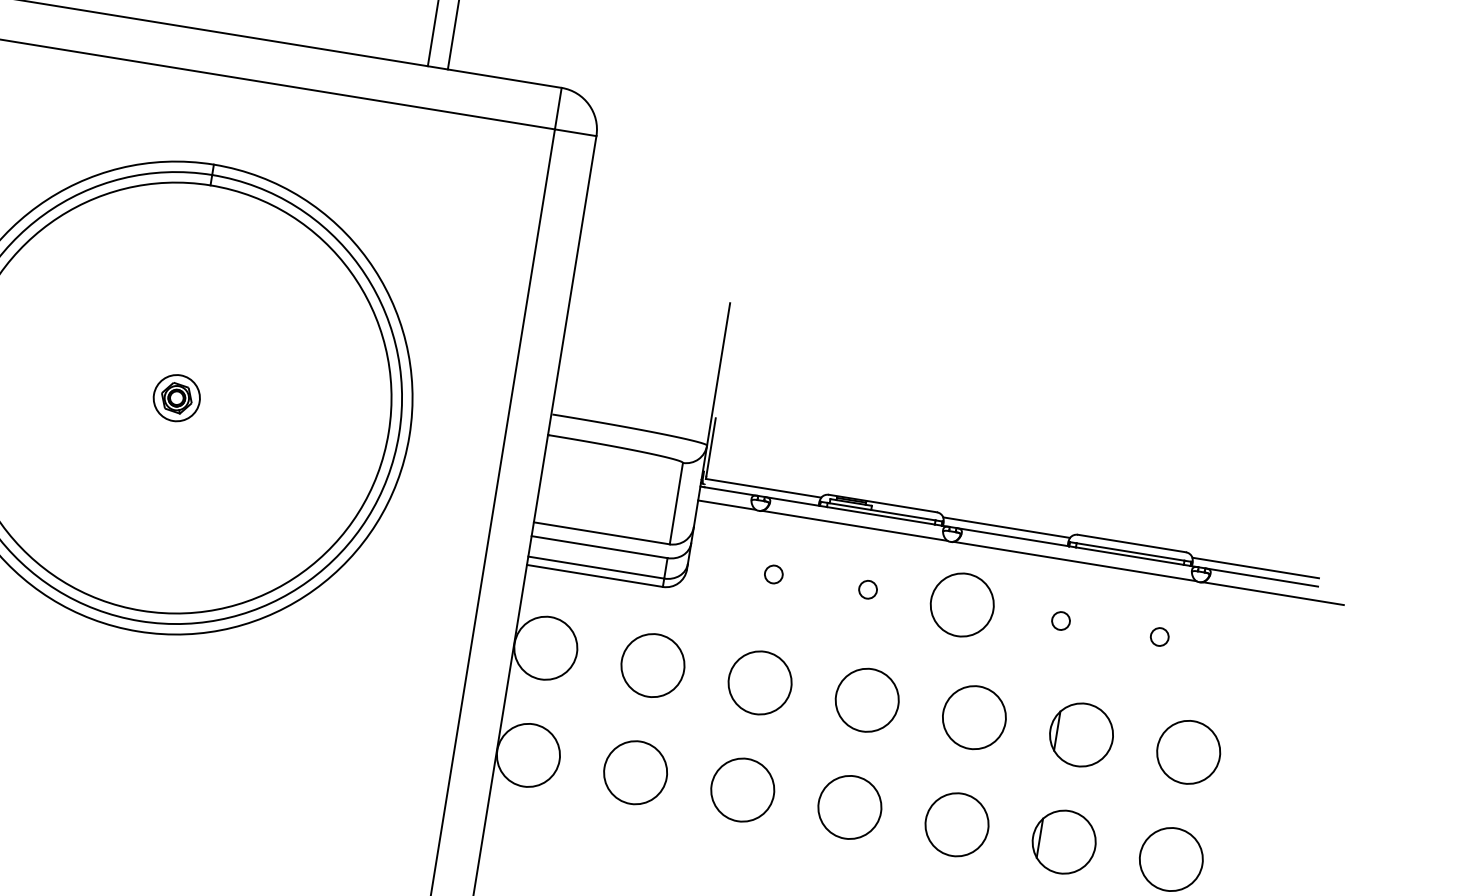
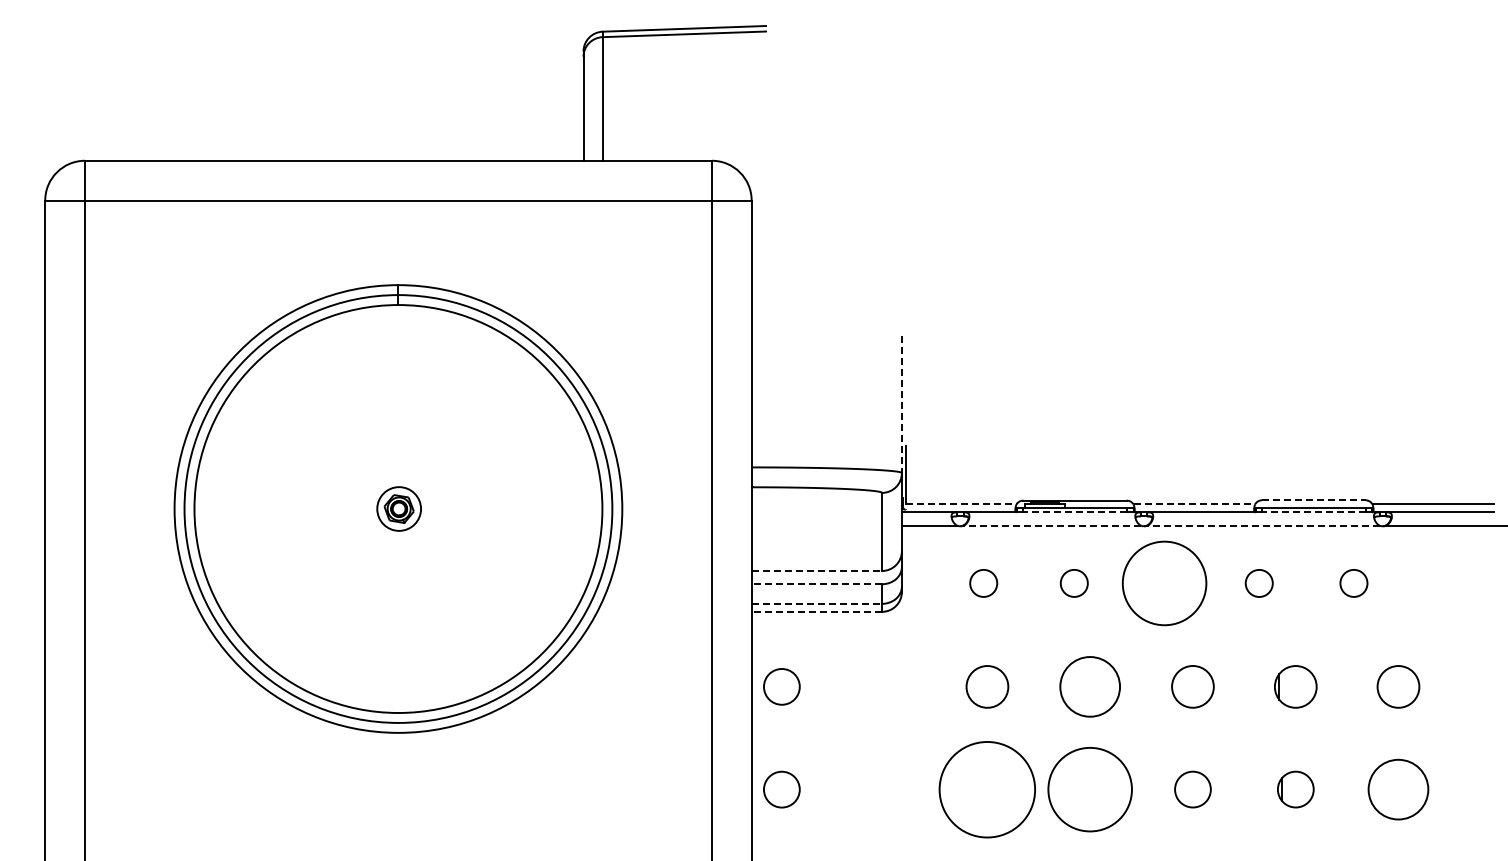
line: (718, 375) -> (901, 405), solid -> dashed
line: (763, 488) -> (961, 504), solid -> dashed
line: (881, 516) -> (1075, 512), solid -> dashed
line: (855, 525) -> (1052, 525), solid -> dashed
line: (1006, 527) -> (1194, 504), solid -> dashed
line: (602, 533) -> (817, 571), solid -> dashed
line: (1131, 543) -> (1313, 500), solid -> dashed
line: (599, 547) -> (816, 584), solid -> dashed
line: (1129, 556) -> (1313, 512), solid -> dashed
line: (1075, 561) -> (1263, 525), solid -> dashed
line: (597, 567) -> (817, 603), solid -> dashed
circle: (773, 574) -> (983, 583), size x1.6
line: (594, 575) -> (816, 611), solid -> dashed
circle: (867, 589) -> (1073, 583), size x1.6
circle: (962, 605) -> (1164, 583), size x1.4
circle: (1060, 620) -> (1258, 583), size x1.6
circle: (1159, 636) -> (1353, 583), size x1.6
circle: (545, 647) -> (781, 686), size x0.6
circle: (652, 665) -> (884, 686), removed
circle: (760, 682) -> (987, 686), size x0.7
circle: (974, 717) -> (1192, 686), size x0.7
part: (1081, 734) -> (1295, 686), size x0.7
circle: (1188, 751) -> (1398, 686), size x0.7
circle: (528, 755) -> (781, 789), size x0.6
circle: (635, 772) -> (884, 789), removed
circle: (742, 789) -> (987, 789), size x1.6
circle: (850, 807) -> (1090, 789), size x1.4
circle: (956, 824) -> (1192, 789), size x0.6
part: (1064, 841) -> (1295, 789), size x0.6

